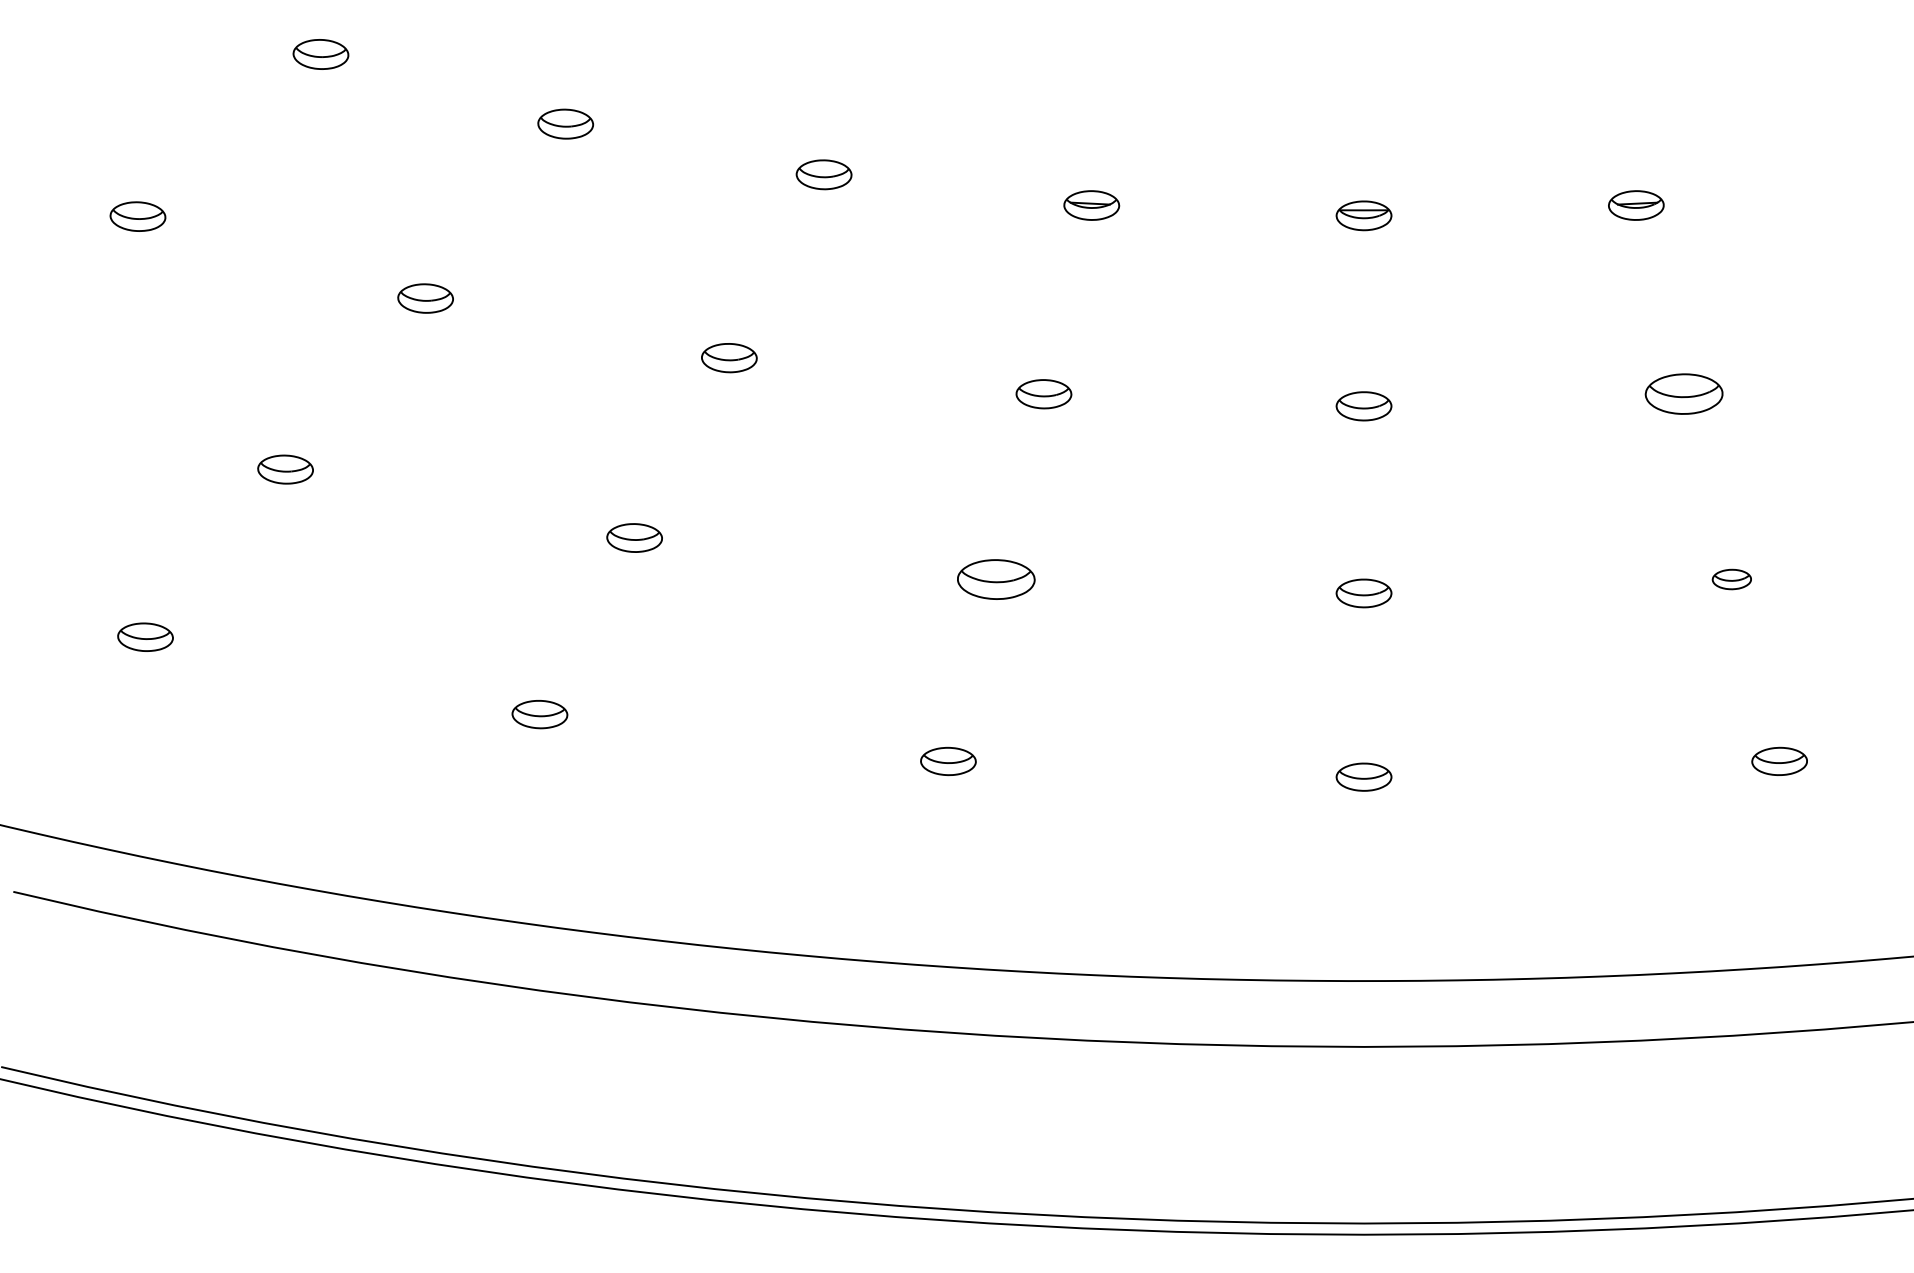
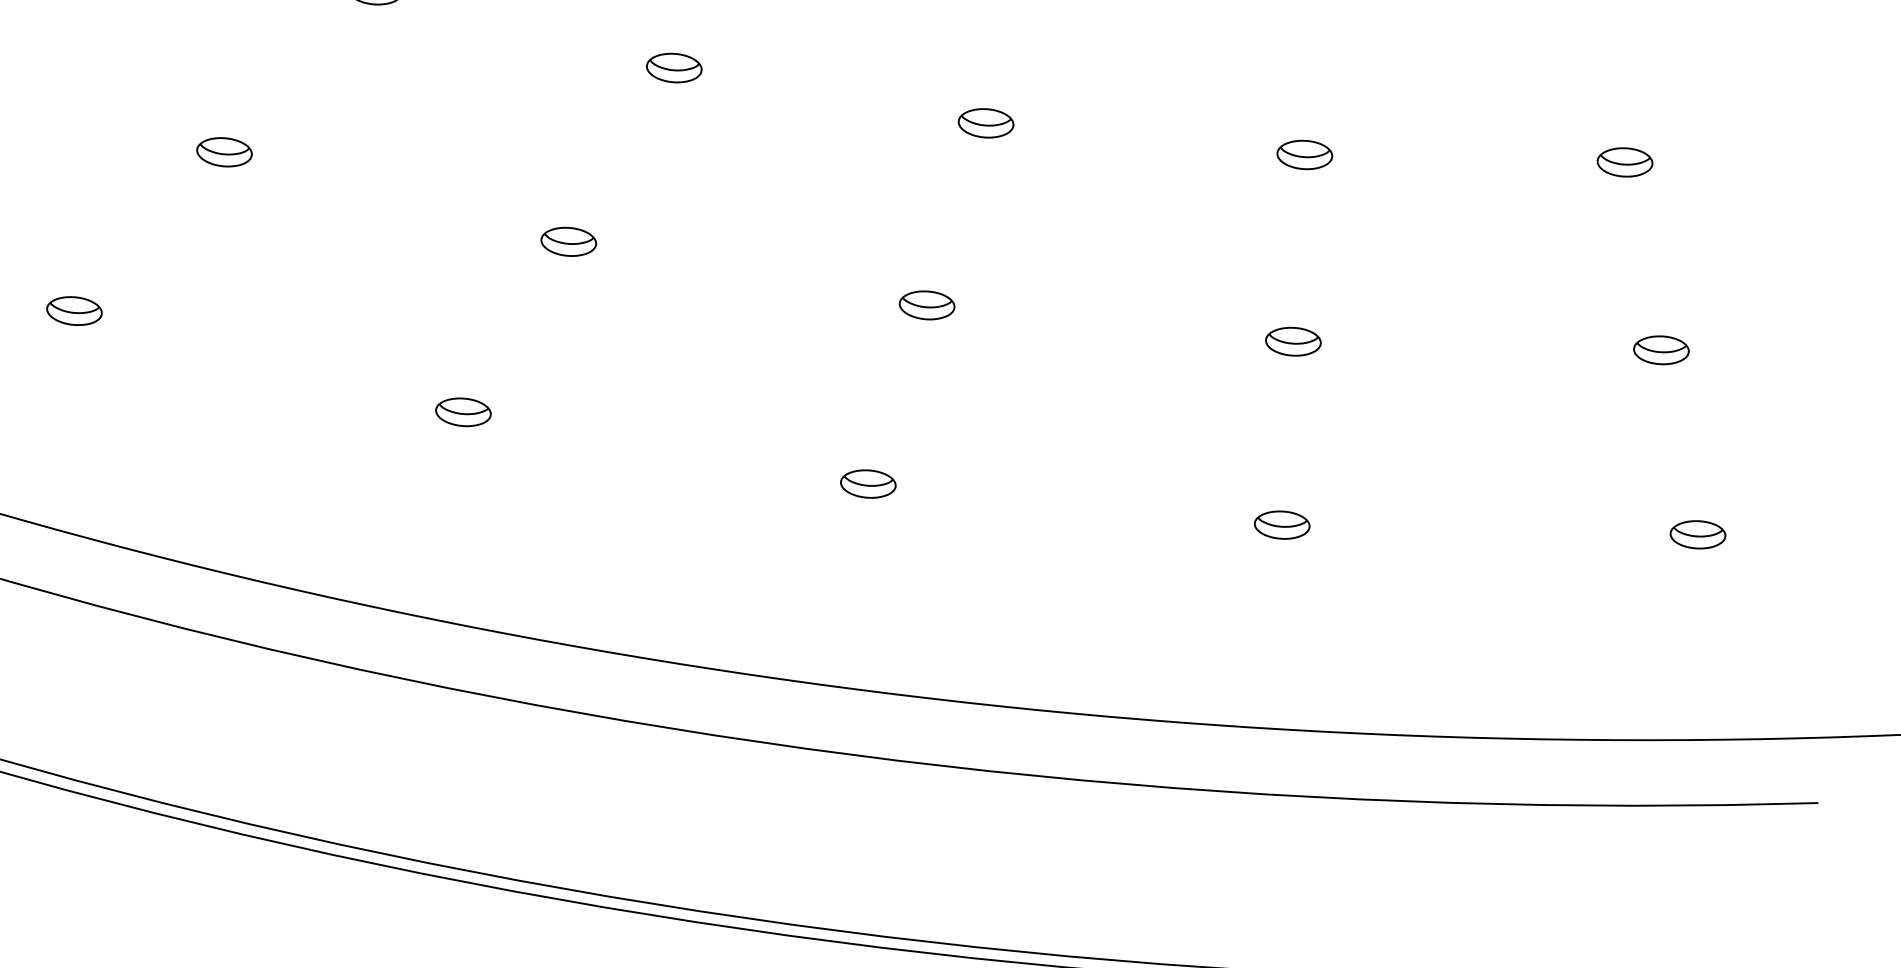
part: (1683, 394) -> (1624, 162), size x0.71
part: (995, 579) -> (926, 305), size x0.71
part: (1731, 579) -> (1661, 350), size x1.43

